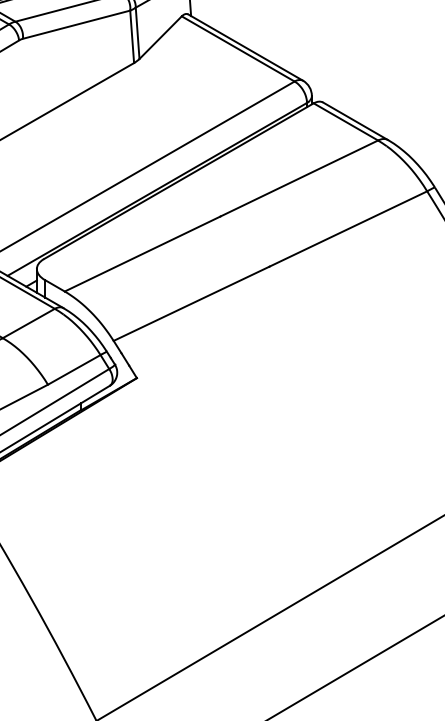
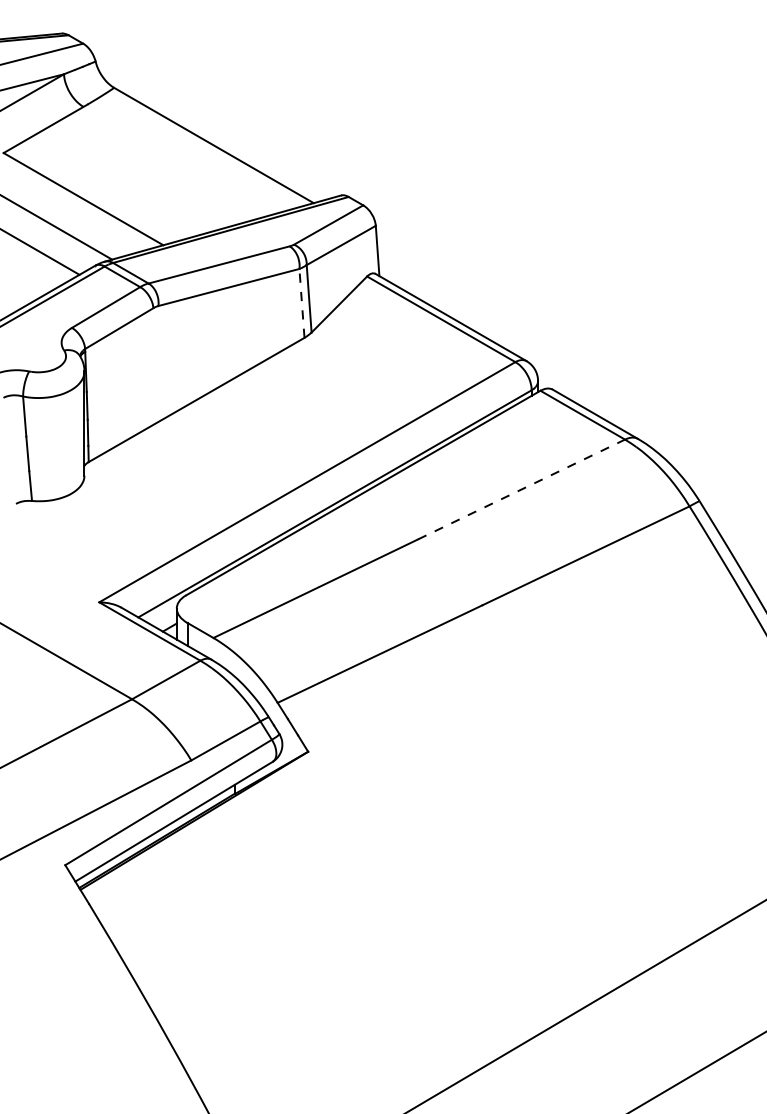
line: (131, 36) -> (301, 303), solid -> dashed
line: (299, 178) -> (521, 489), solid -> dashed

